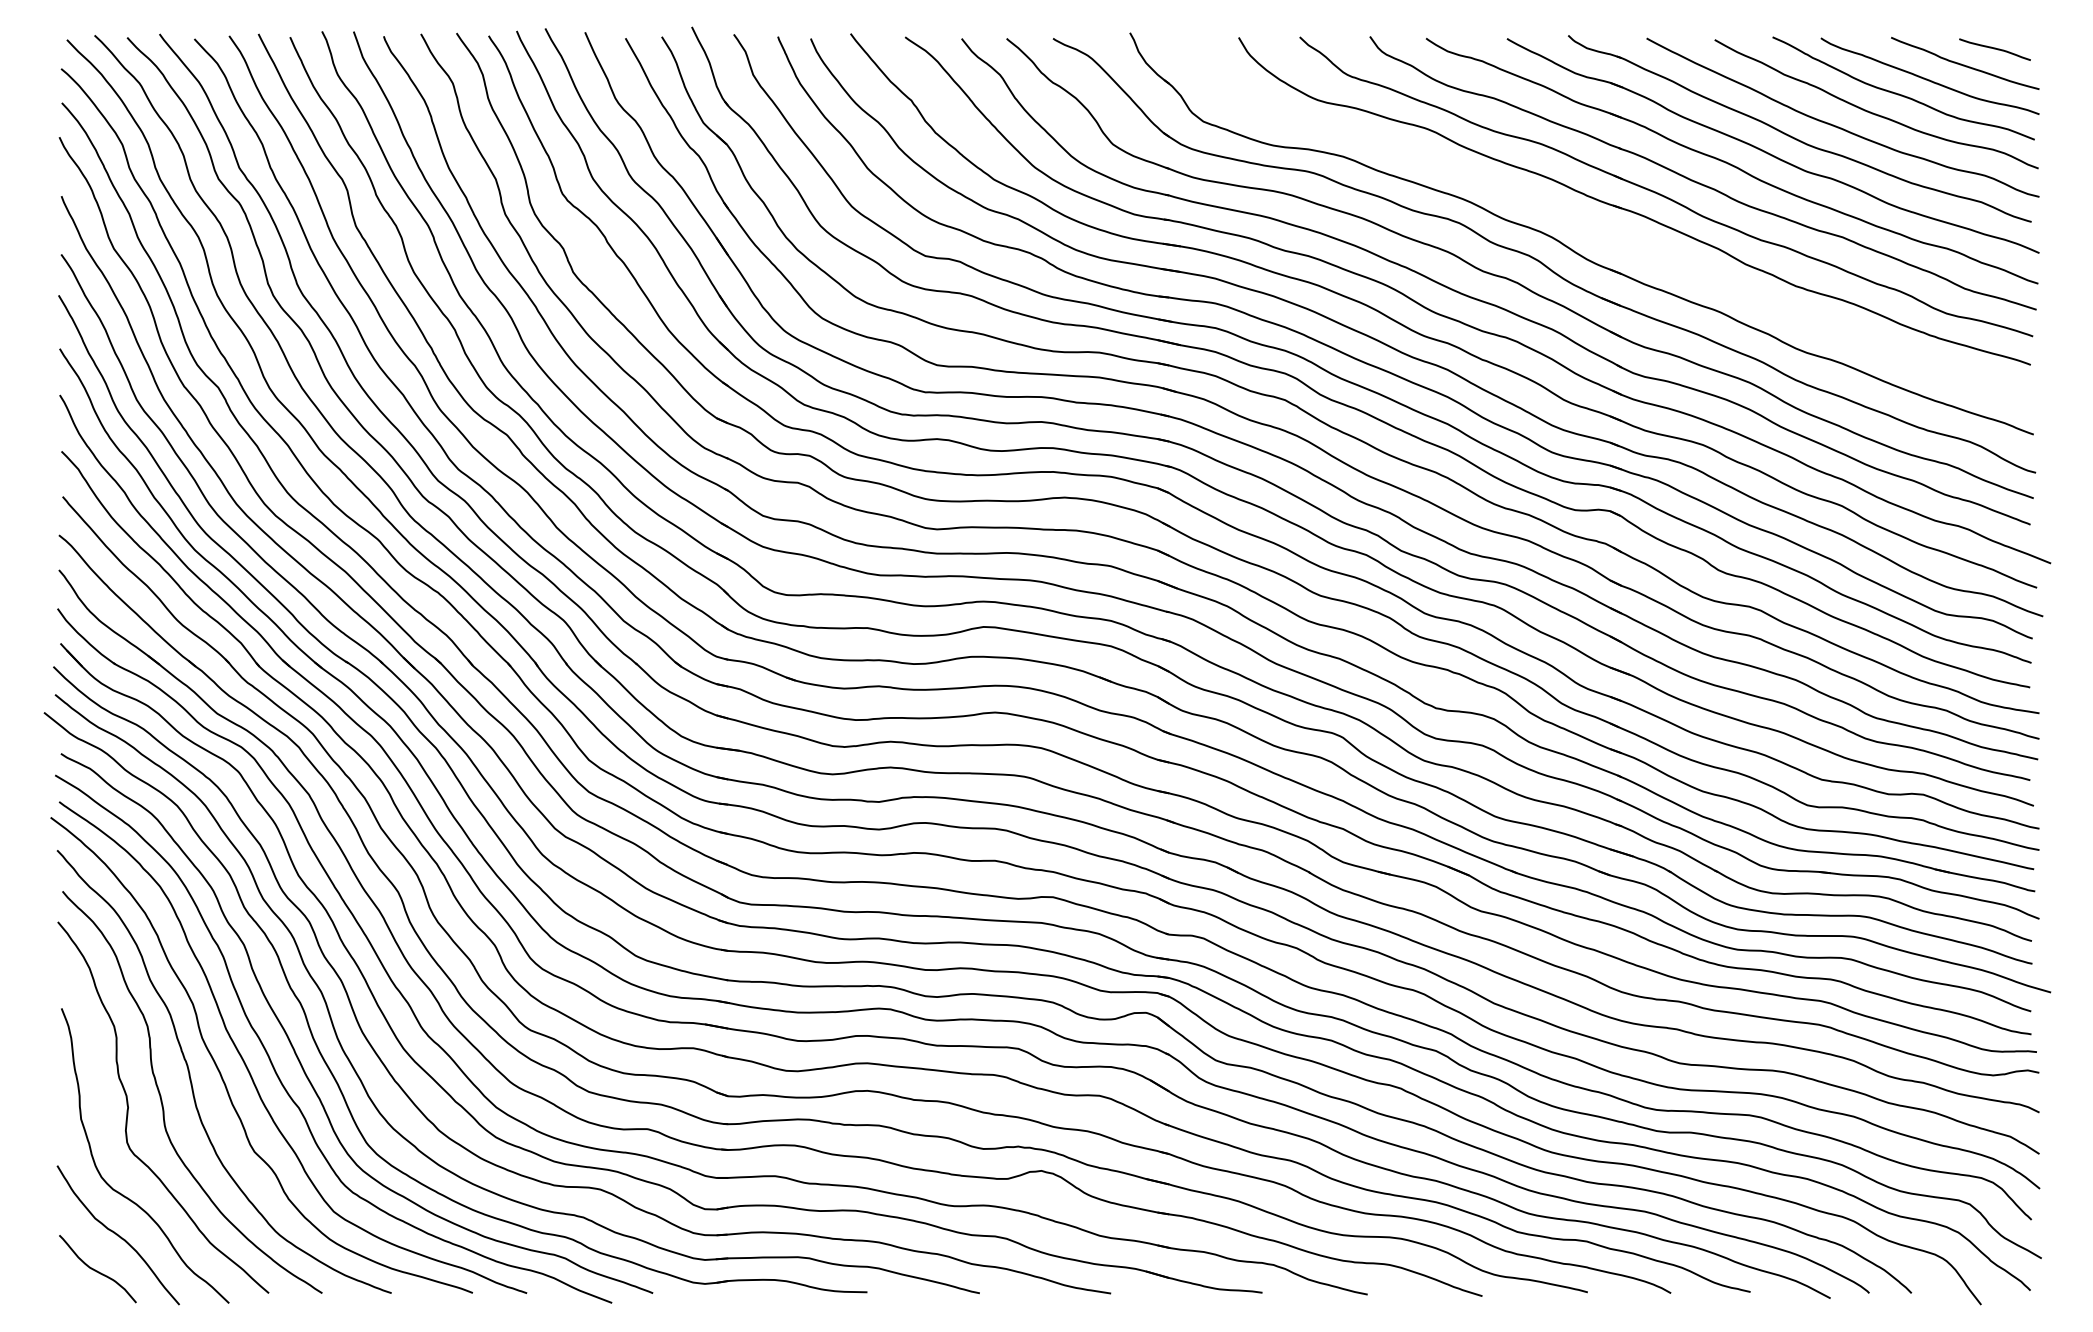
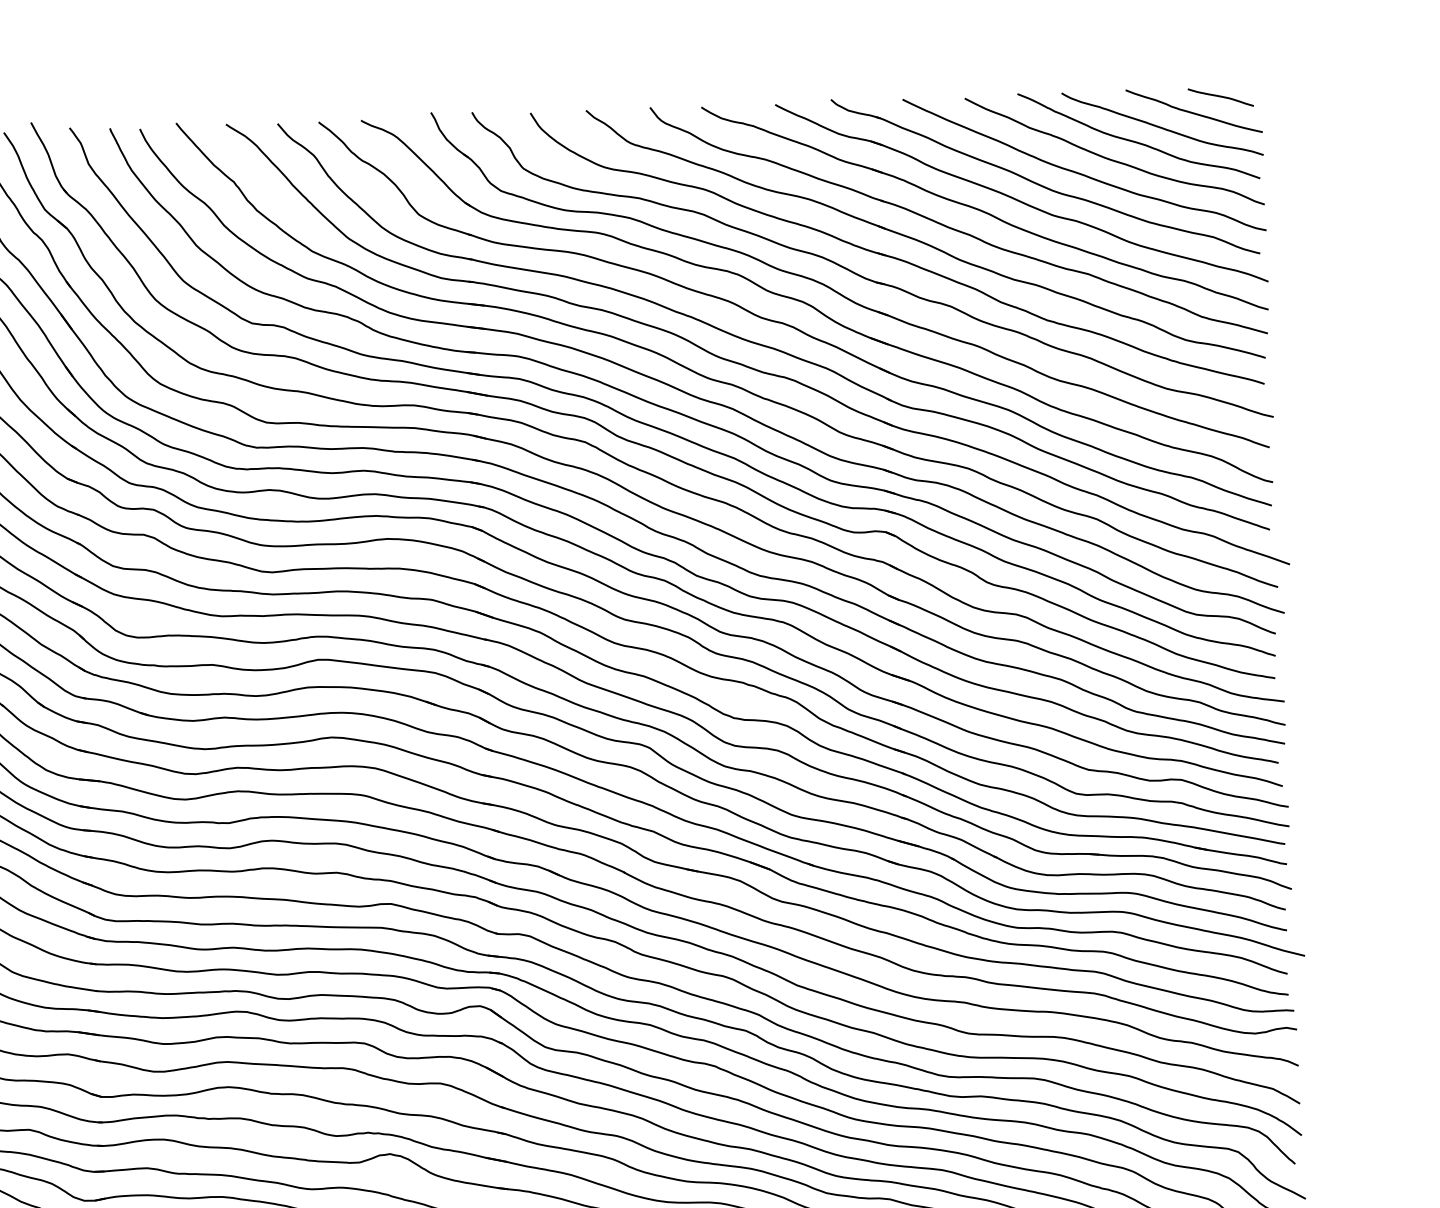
part: (1601, 232) -> (868, 278), added

